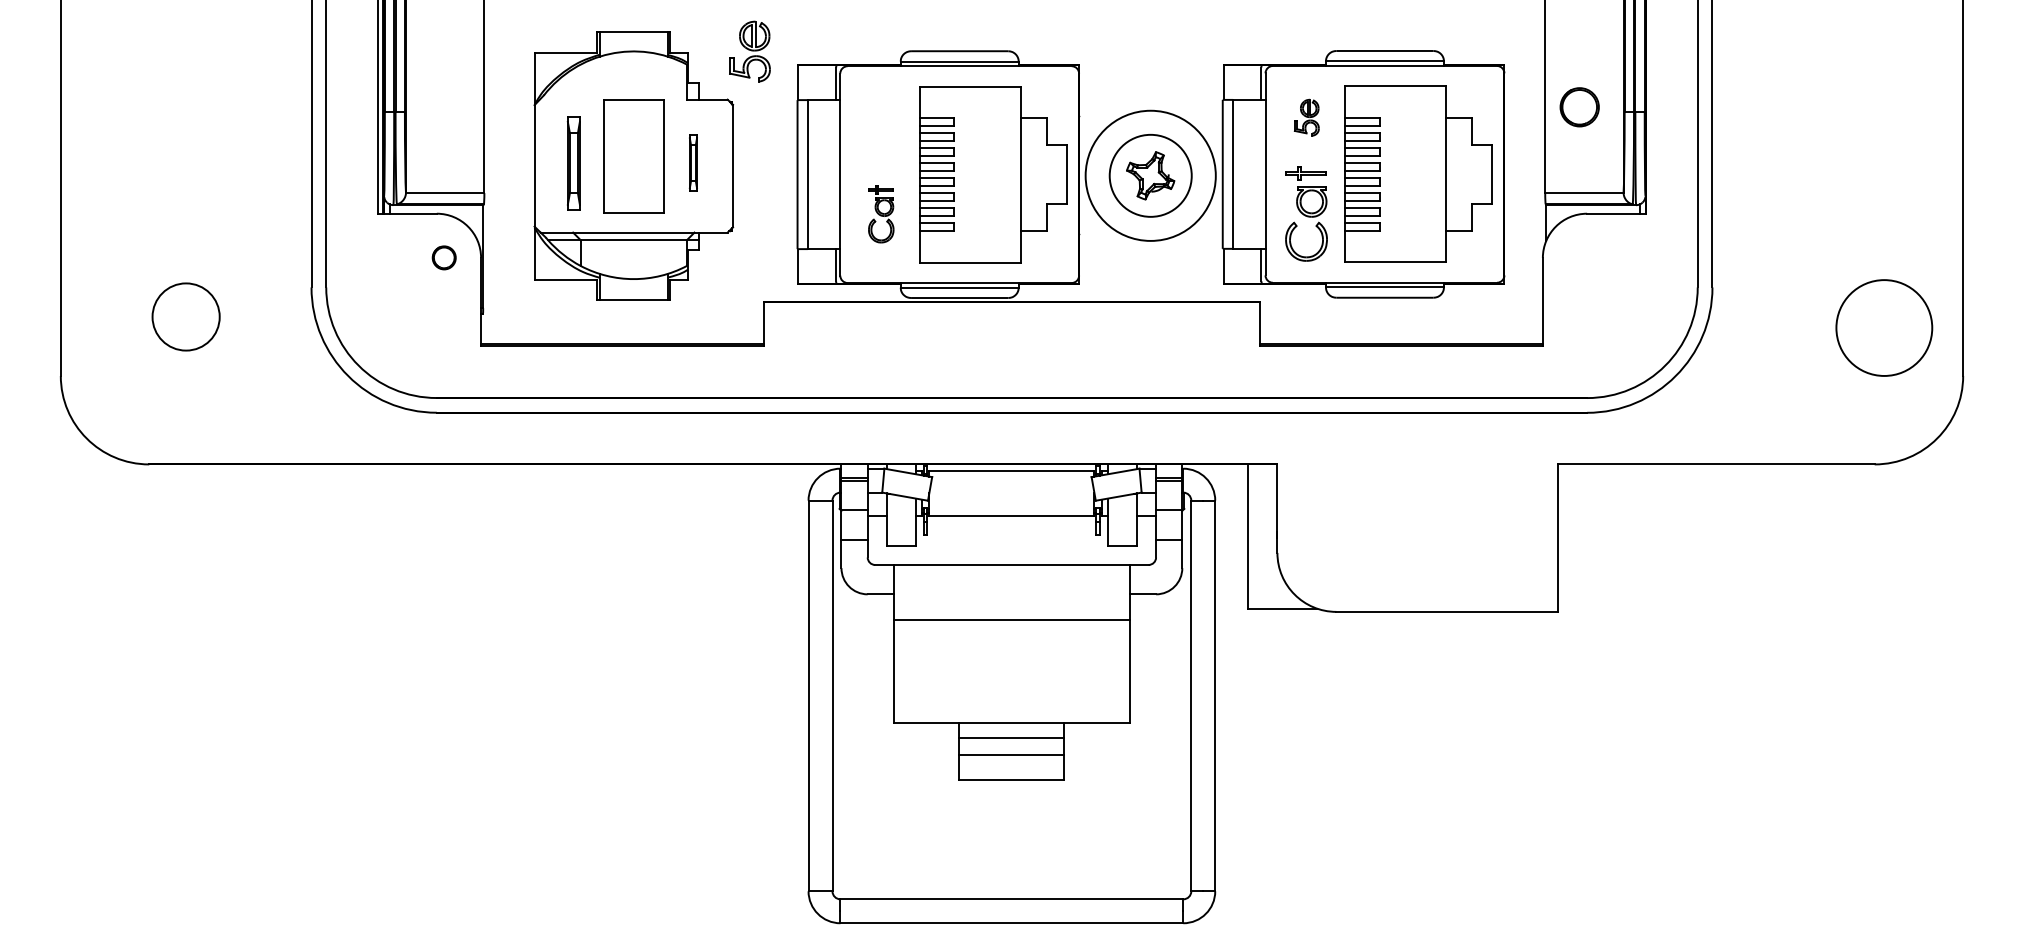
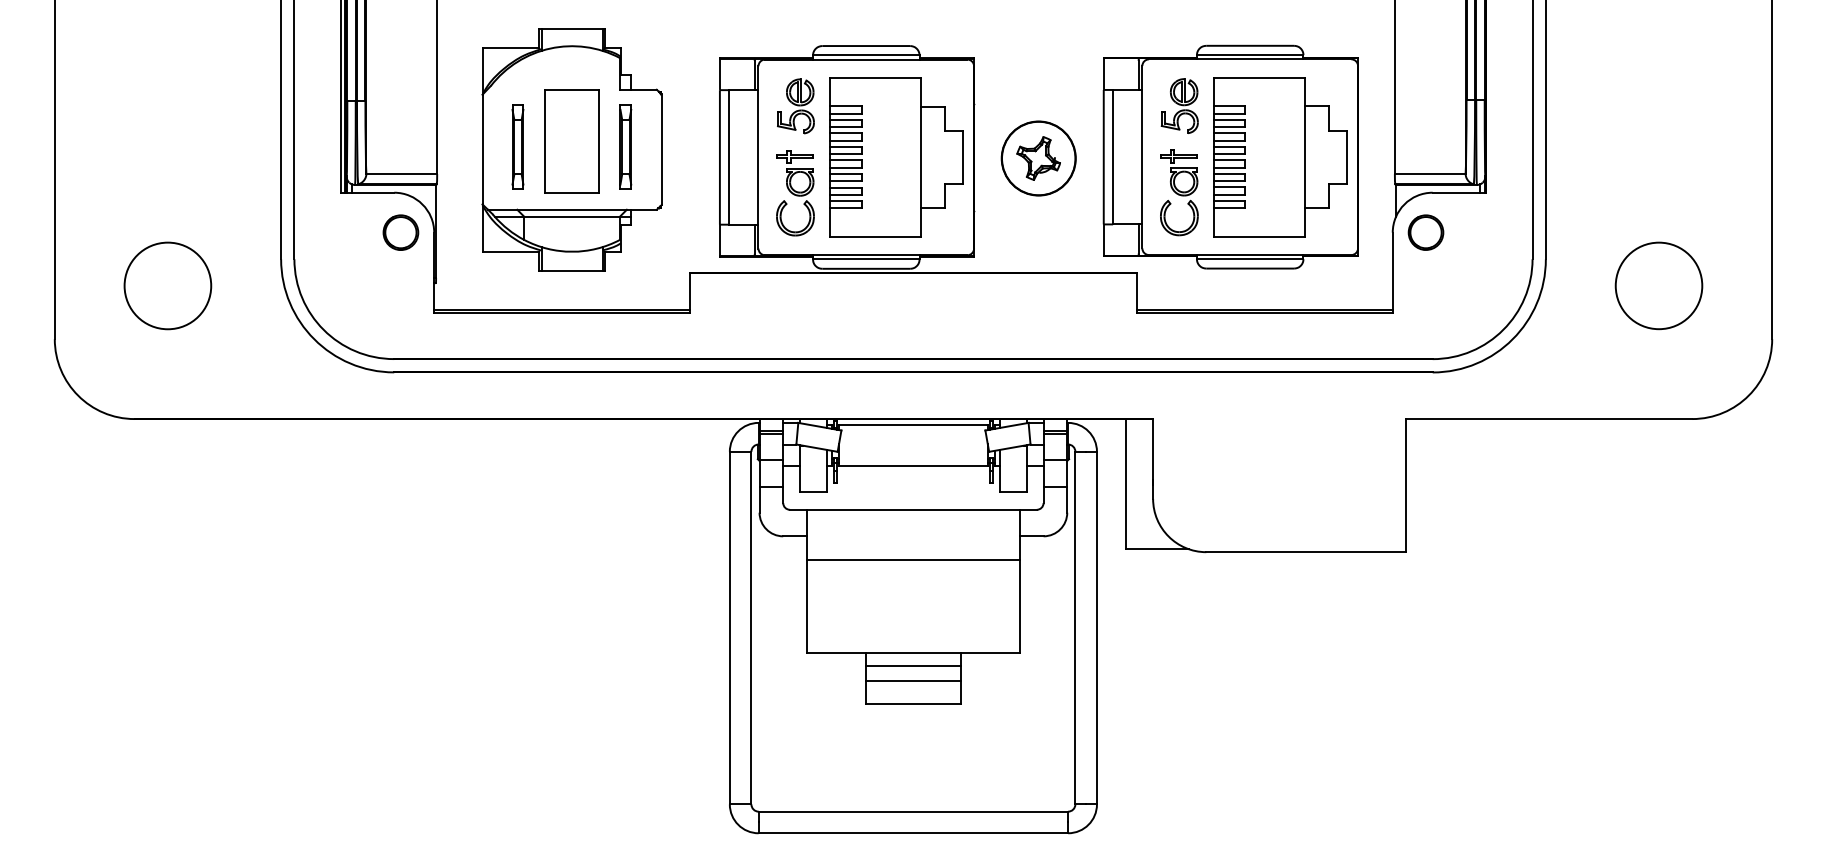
part: (749, 51) -> (795, 106), moved
part: (1579, 107) -> (1425, 232), moved
part: (1306, 117) -> (1179, 105), size x1.67
part: (692, 162) -> (625, 146), size x1.67
circle: (1150, 175) -> (1038, 158), size x0.62
part: (881, 214) -> (795, 193), size x1.67
part: (443, 257) -> (400, 232), size x1.67
circle: (185, 316) -> (167, 285), size x1.43
circle: (1883, 327) -> (1658, 285), moved

